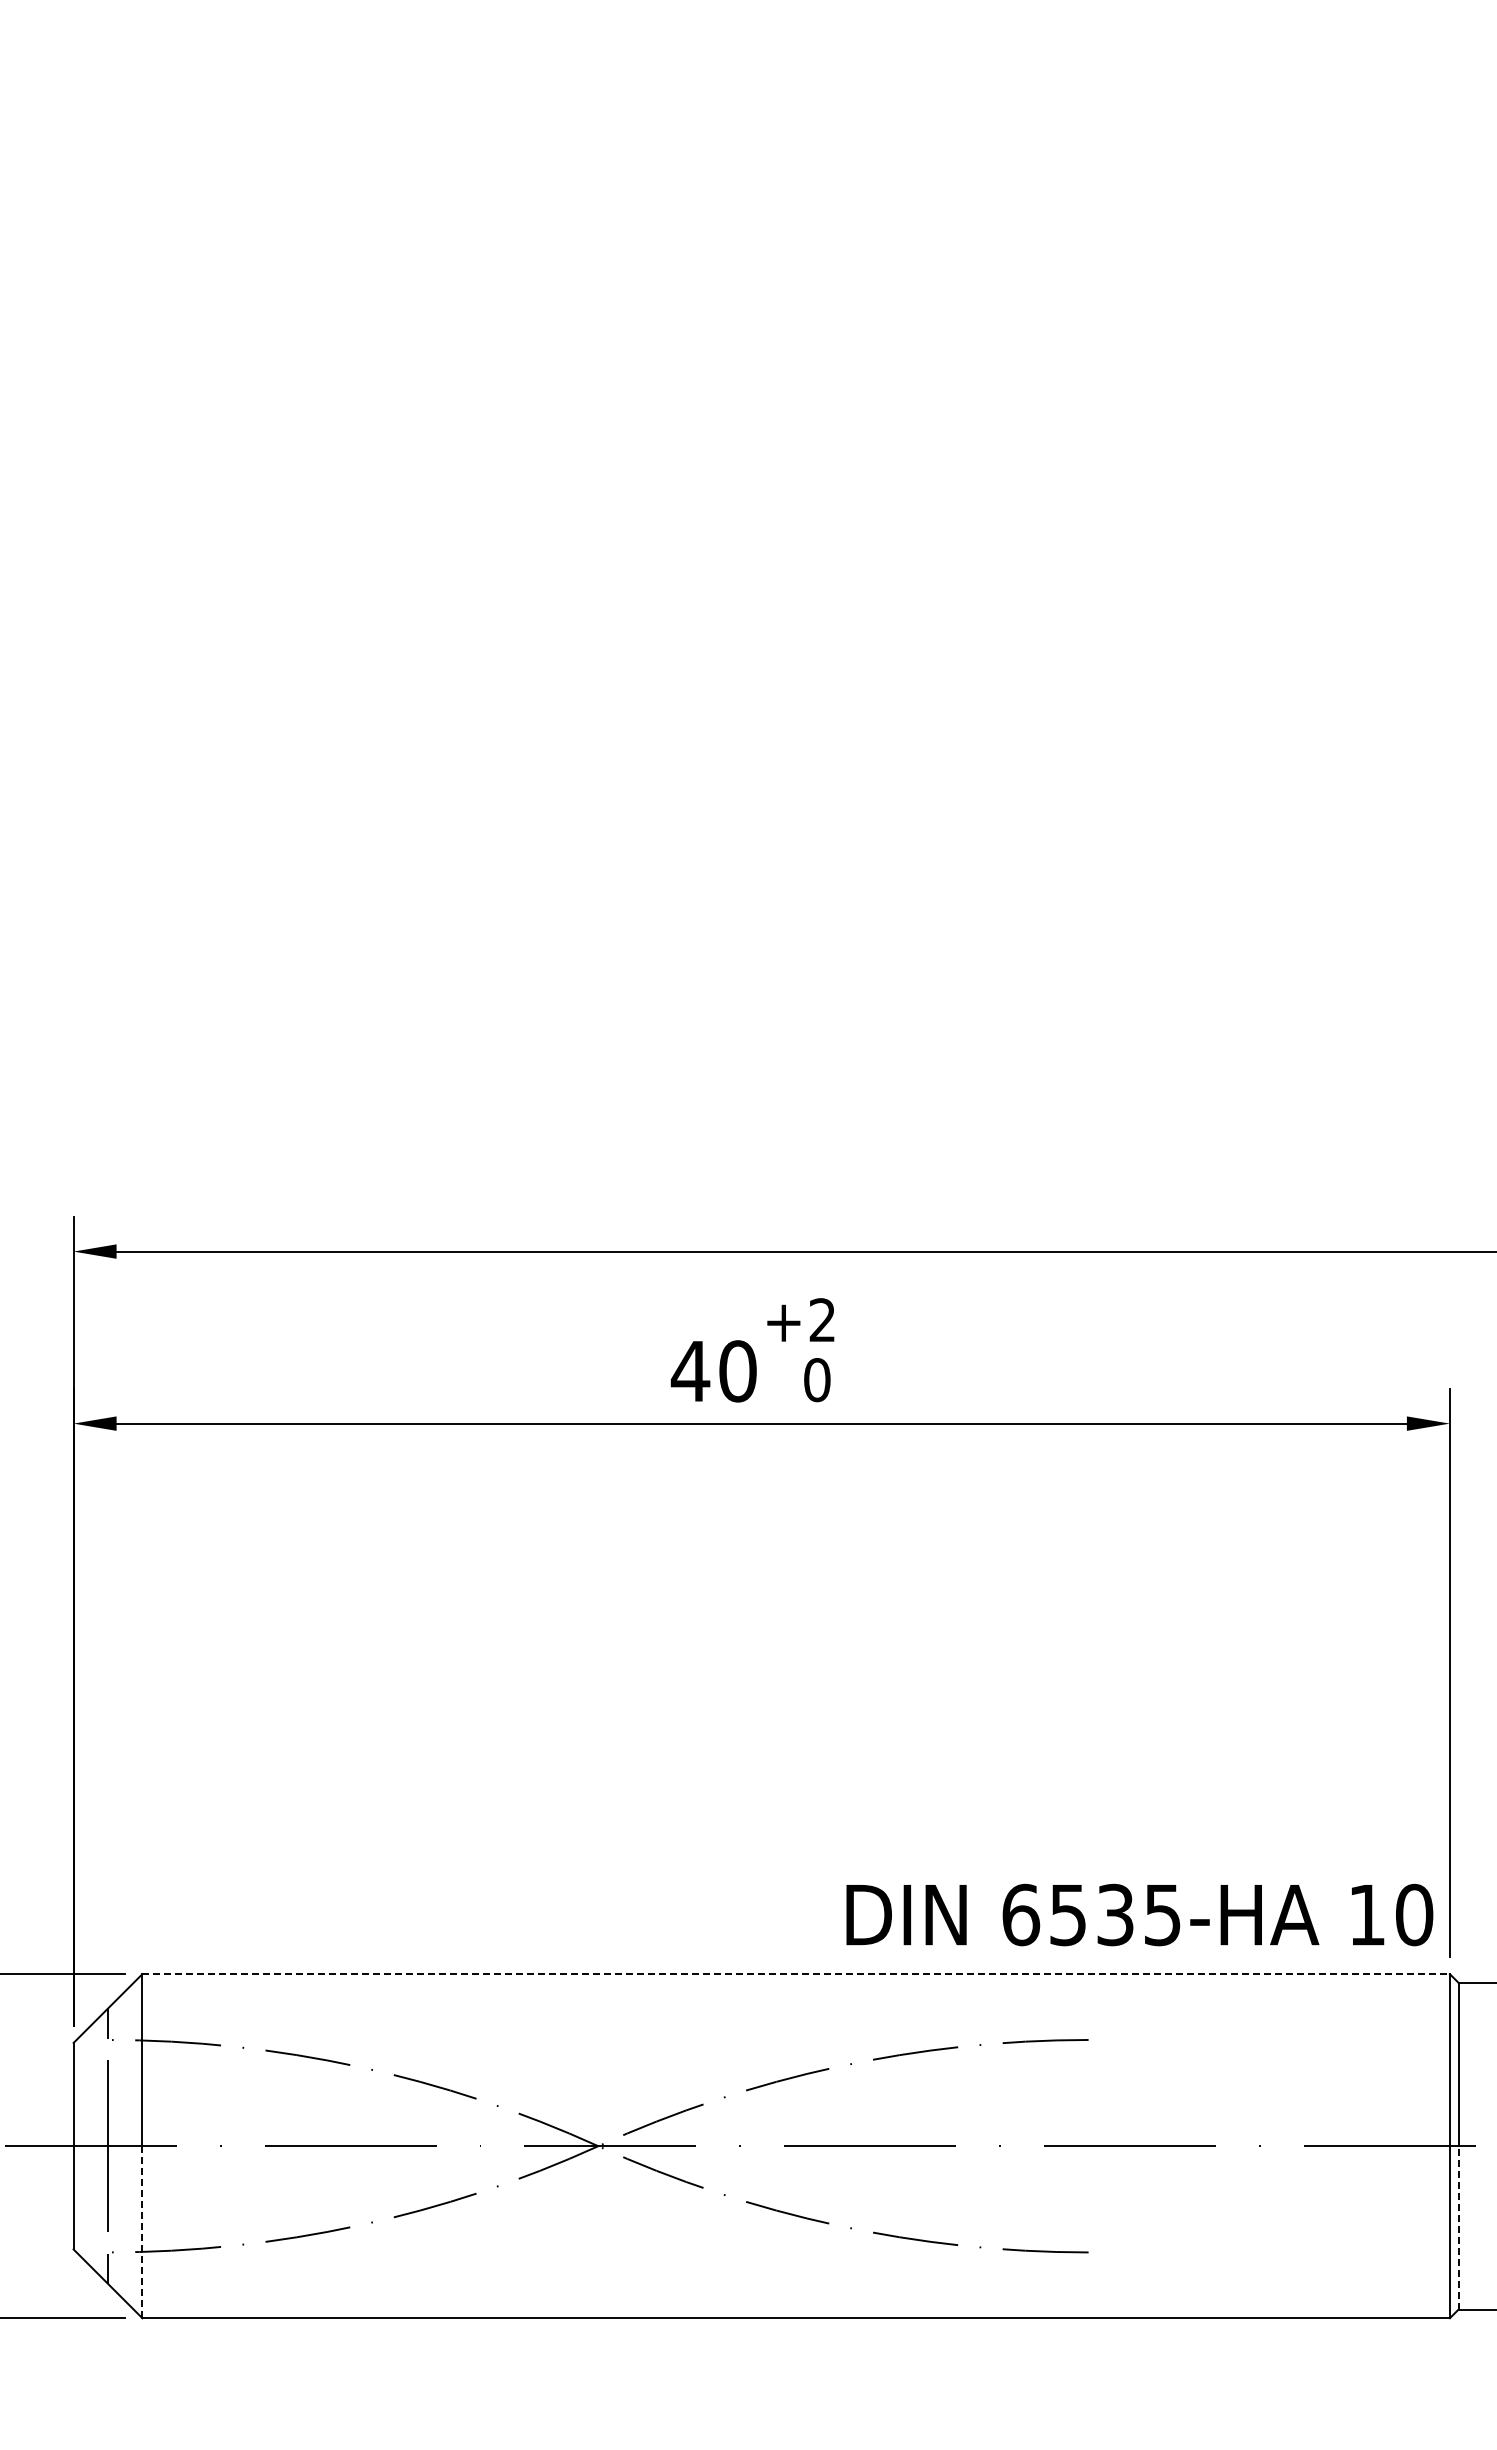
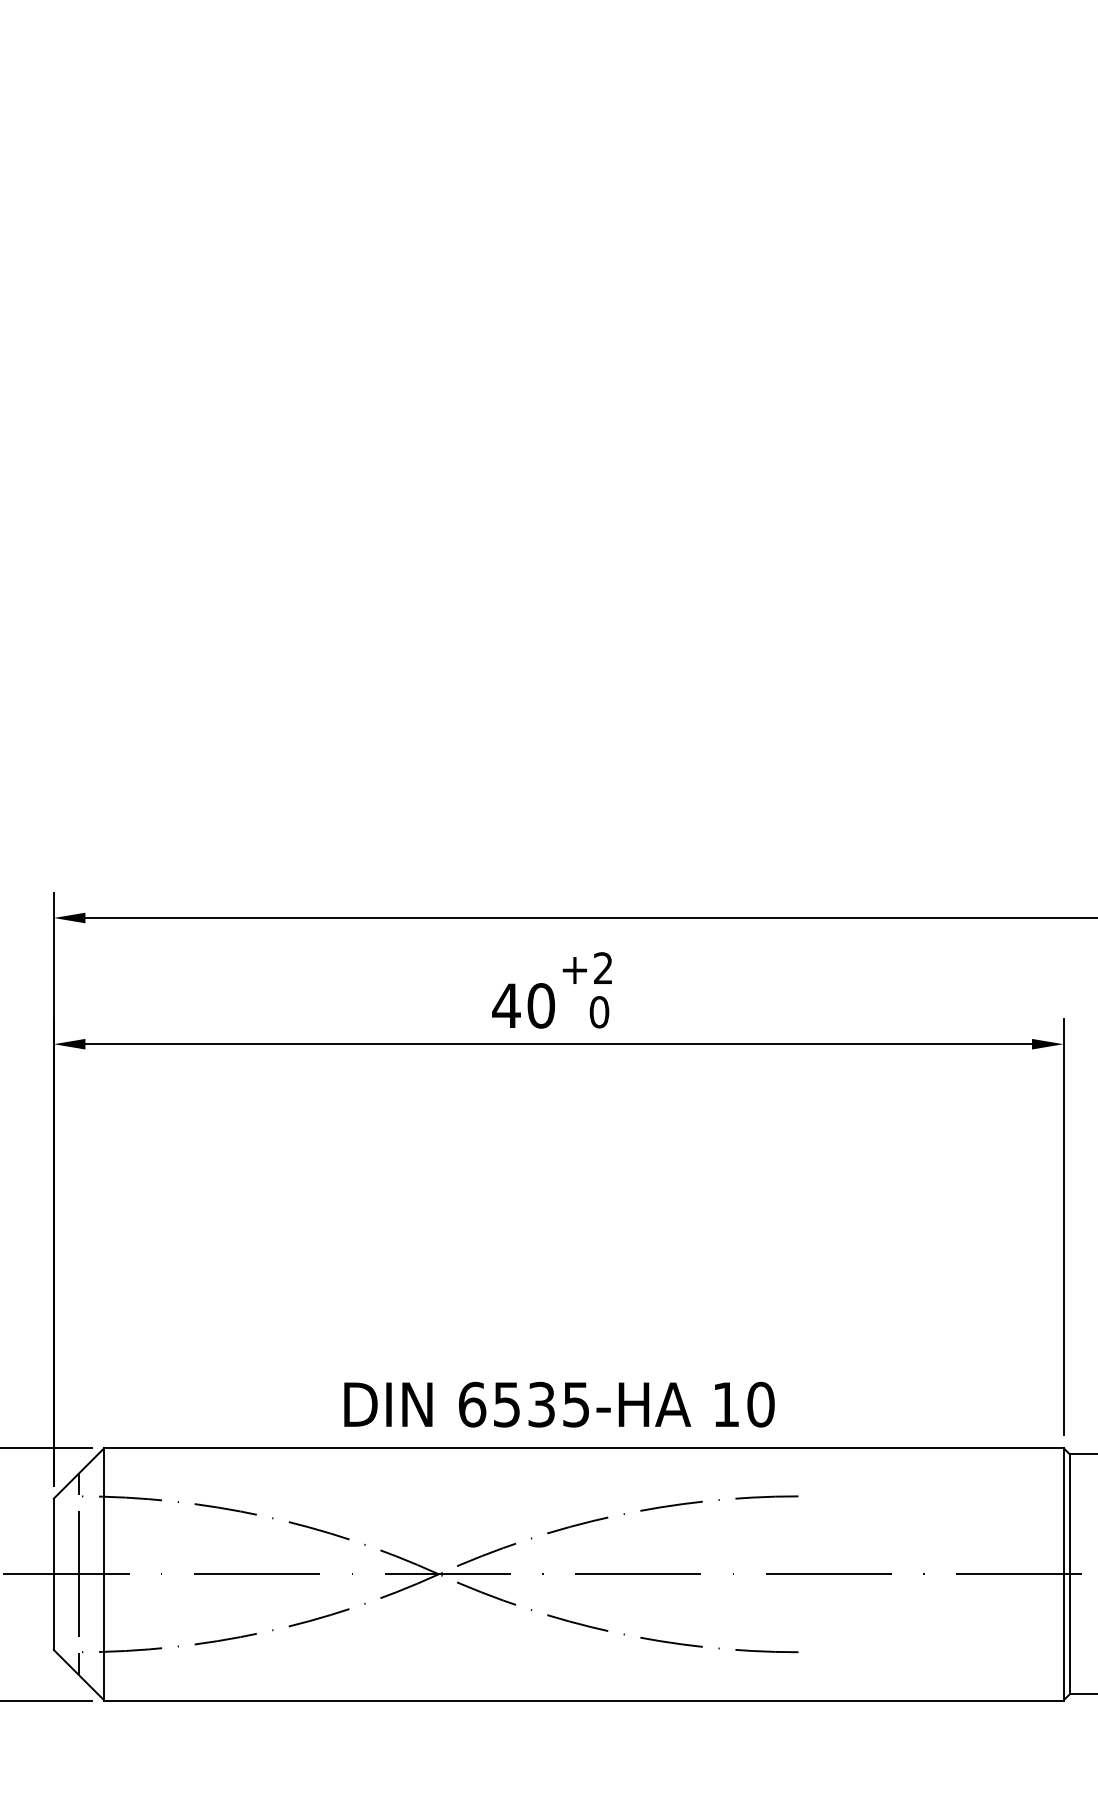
text: (1139, 1914) -> (559, 1404), moved
line: (796, 1974) -> (584, 1448), dashed -> solid
line: (1458, 2227) -> (1069, 1633), dashed -> solid
line: (142, 2231) -> (104, 1636), dashed -> solid

